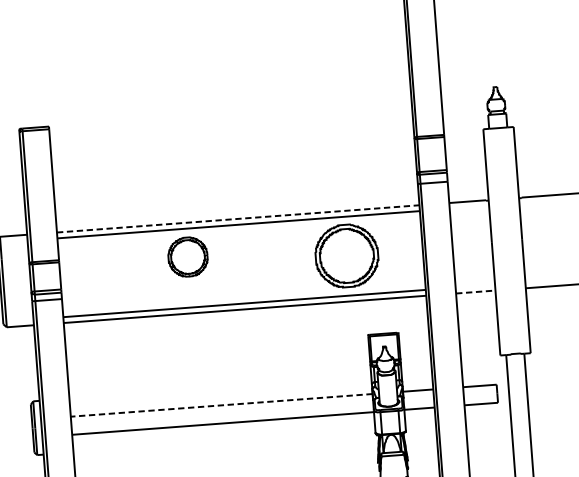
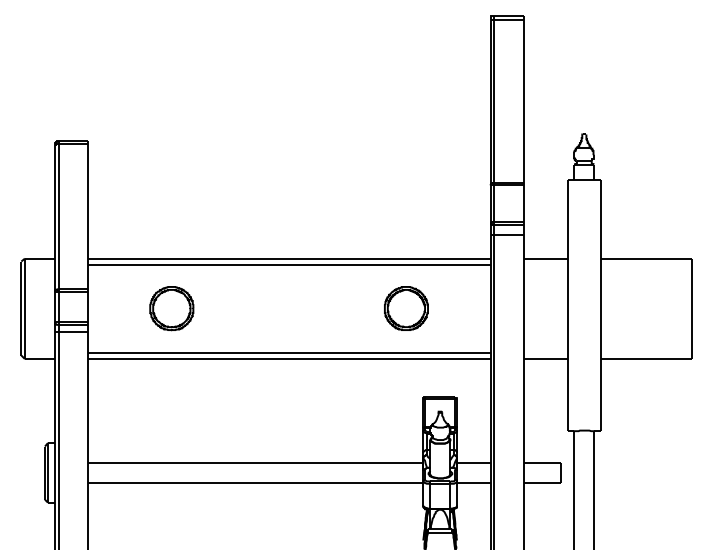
line: (238, 218) -> (289, 258), dashed -> solid
part: (347, 255) -> (406, 308), size x0.62
part: (187, 257) -> (171, 308), moved
line: (475, 292) -> (545, 359), dashed -> solid
line: (221, 405) -> (255, 463), dashed -> solid

